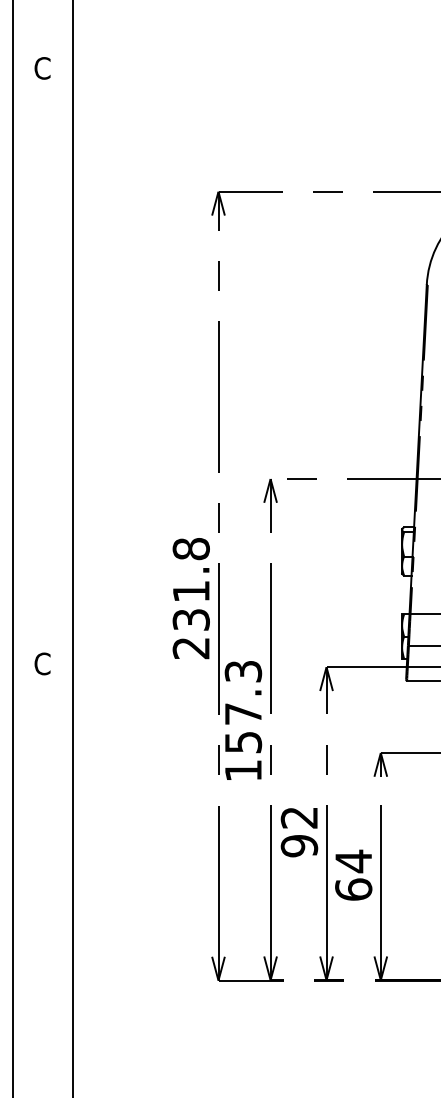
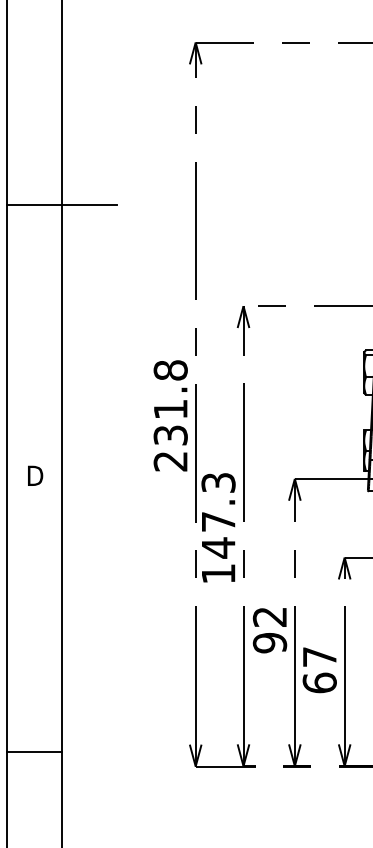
line: (72, 369) -> (61, 205), added
text: (43, 663) -> (35, 475), C -> D
text: (243, 742) -> (218, 547), 157.3 -> 147.3
text: (353, 861) -> (319, 657), 64 -> 67
line: (42, 964) -> (34, 751), added

